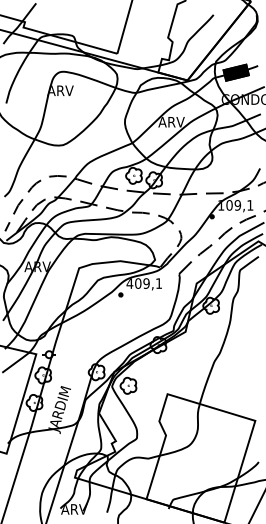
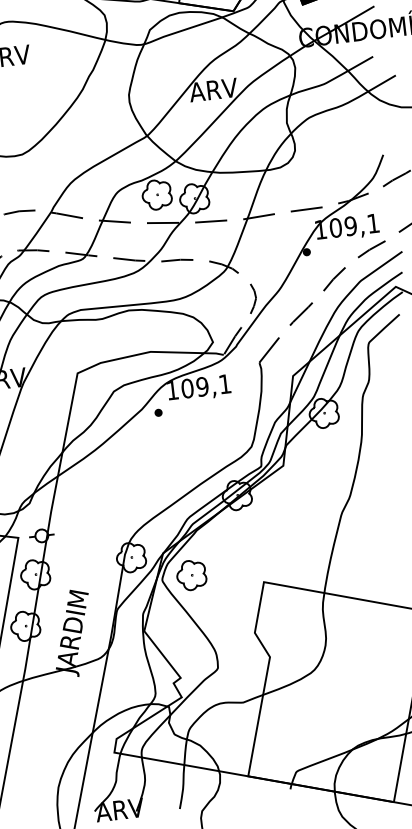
text: (129, 283) -> (171, 390), 409,1 -> 109,1

